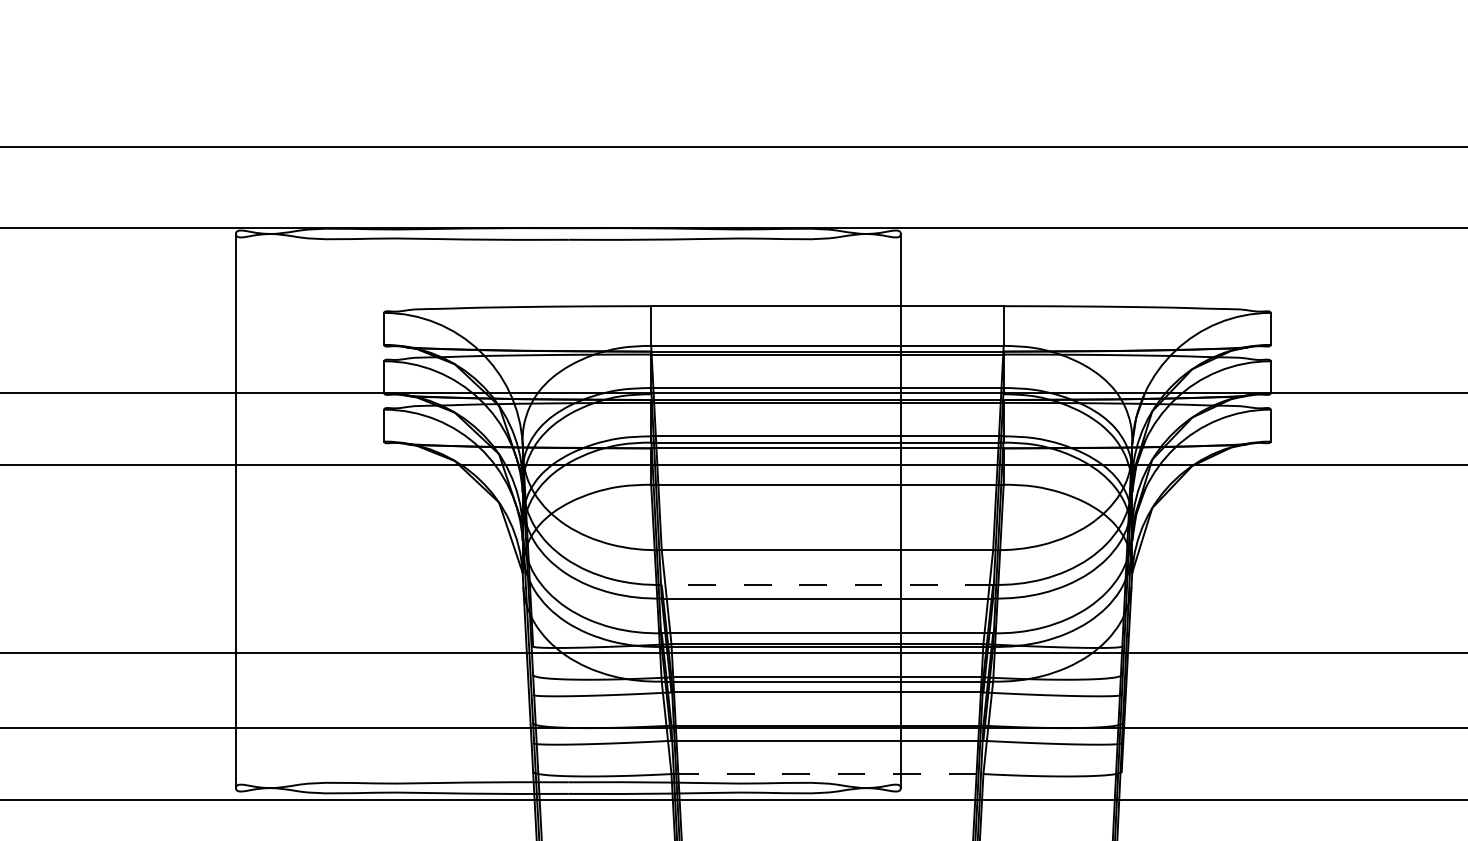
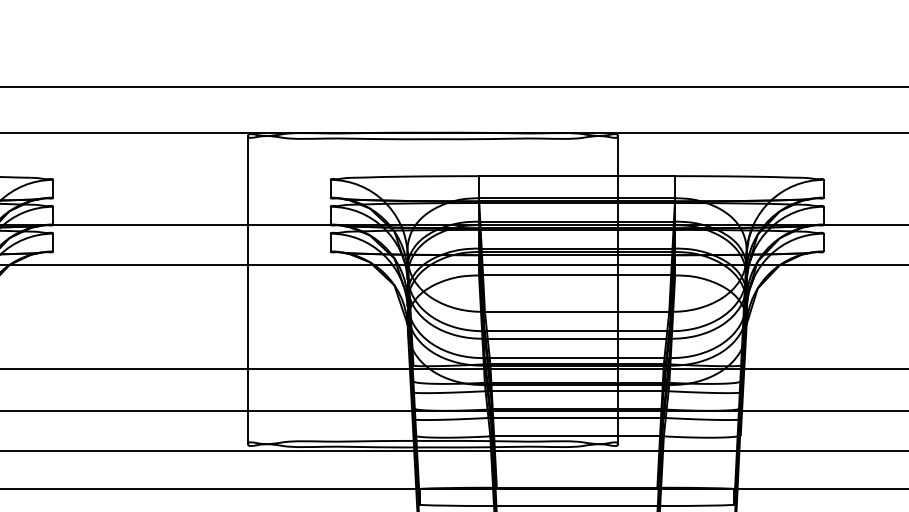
line: (826, 585) -> (576, 331), dashed -> solid
line: (828, 774) -> (577, 436), dashed -> solid

